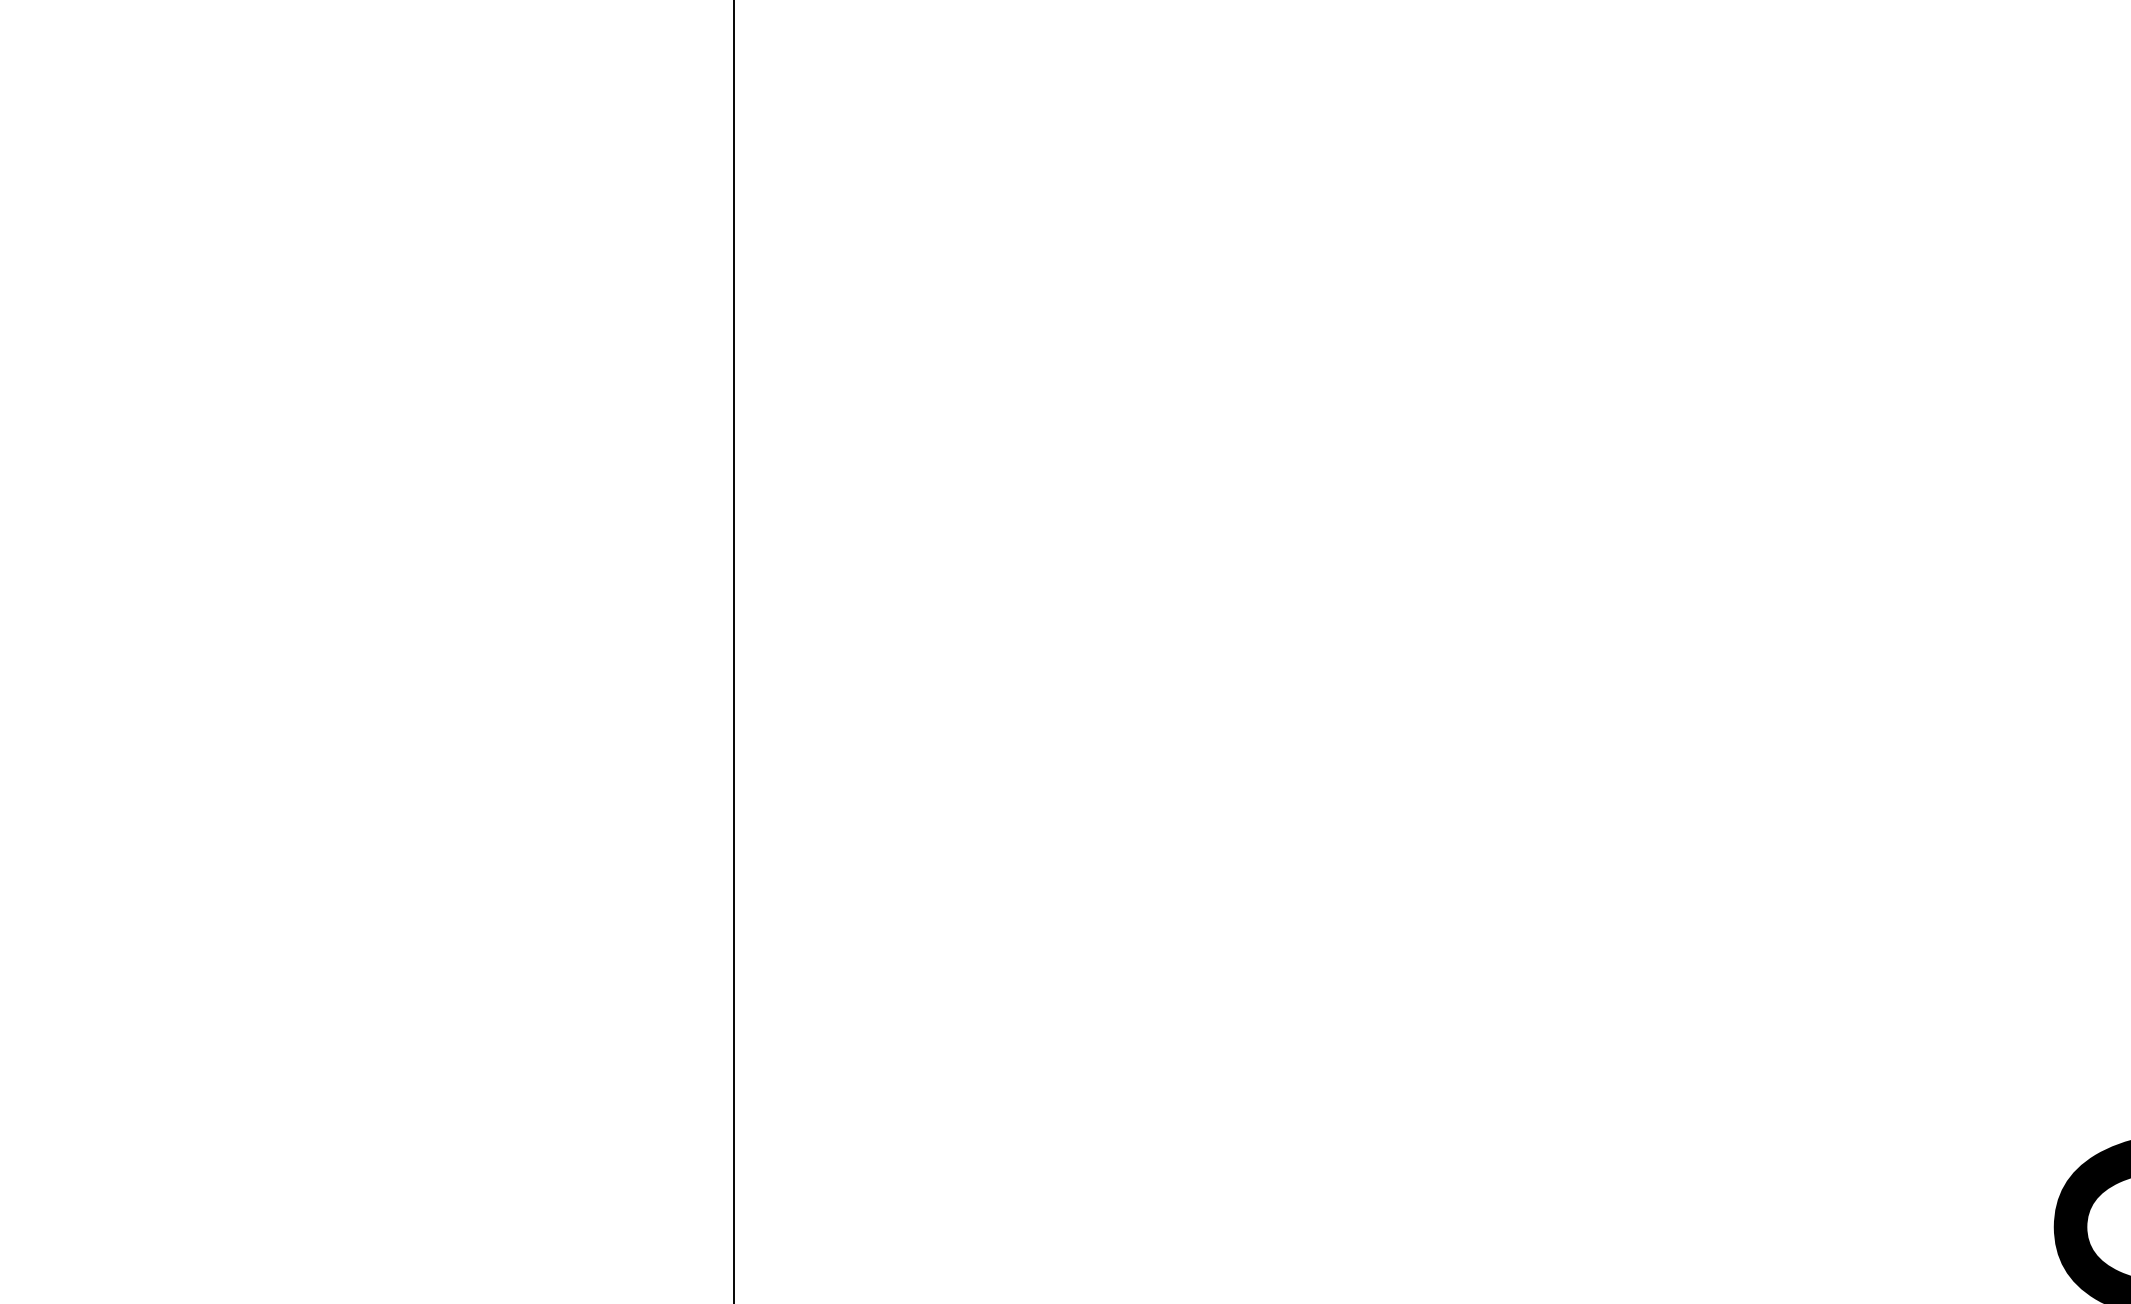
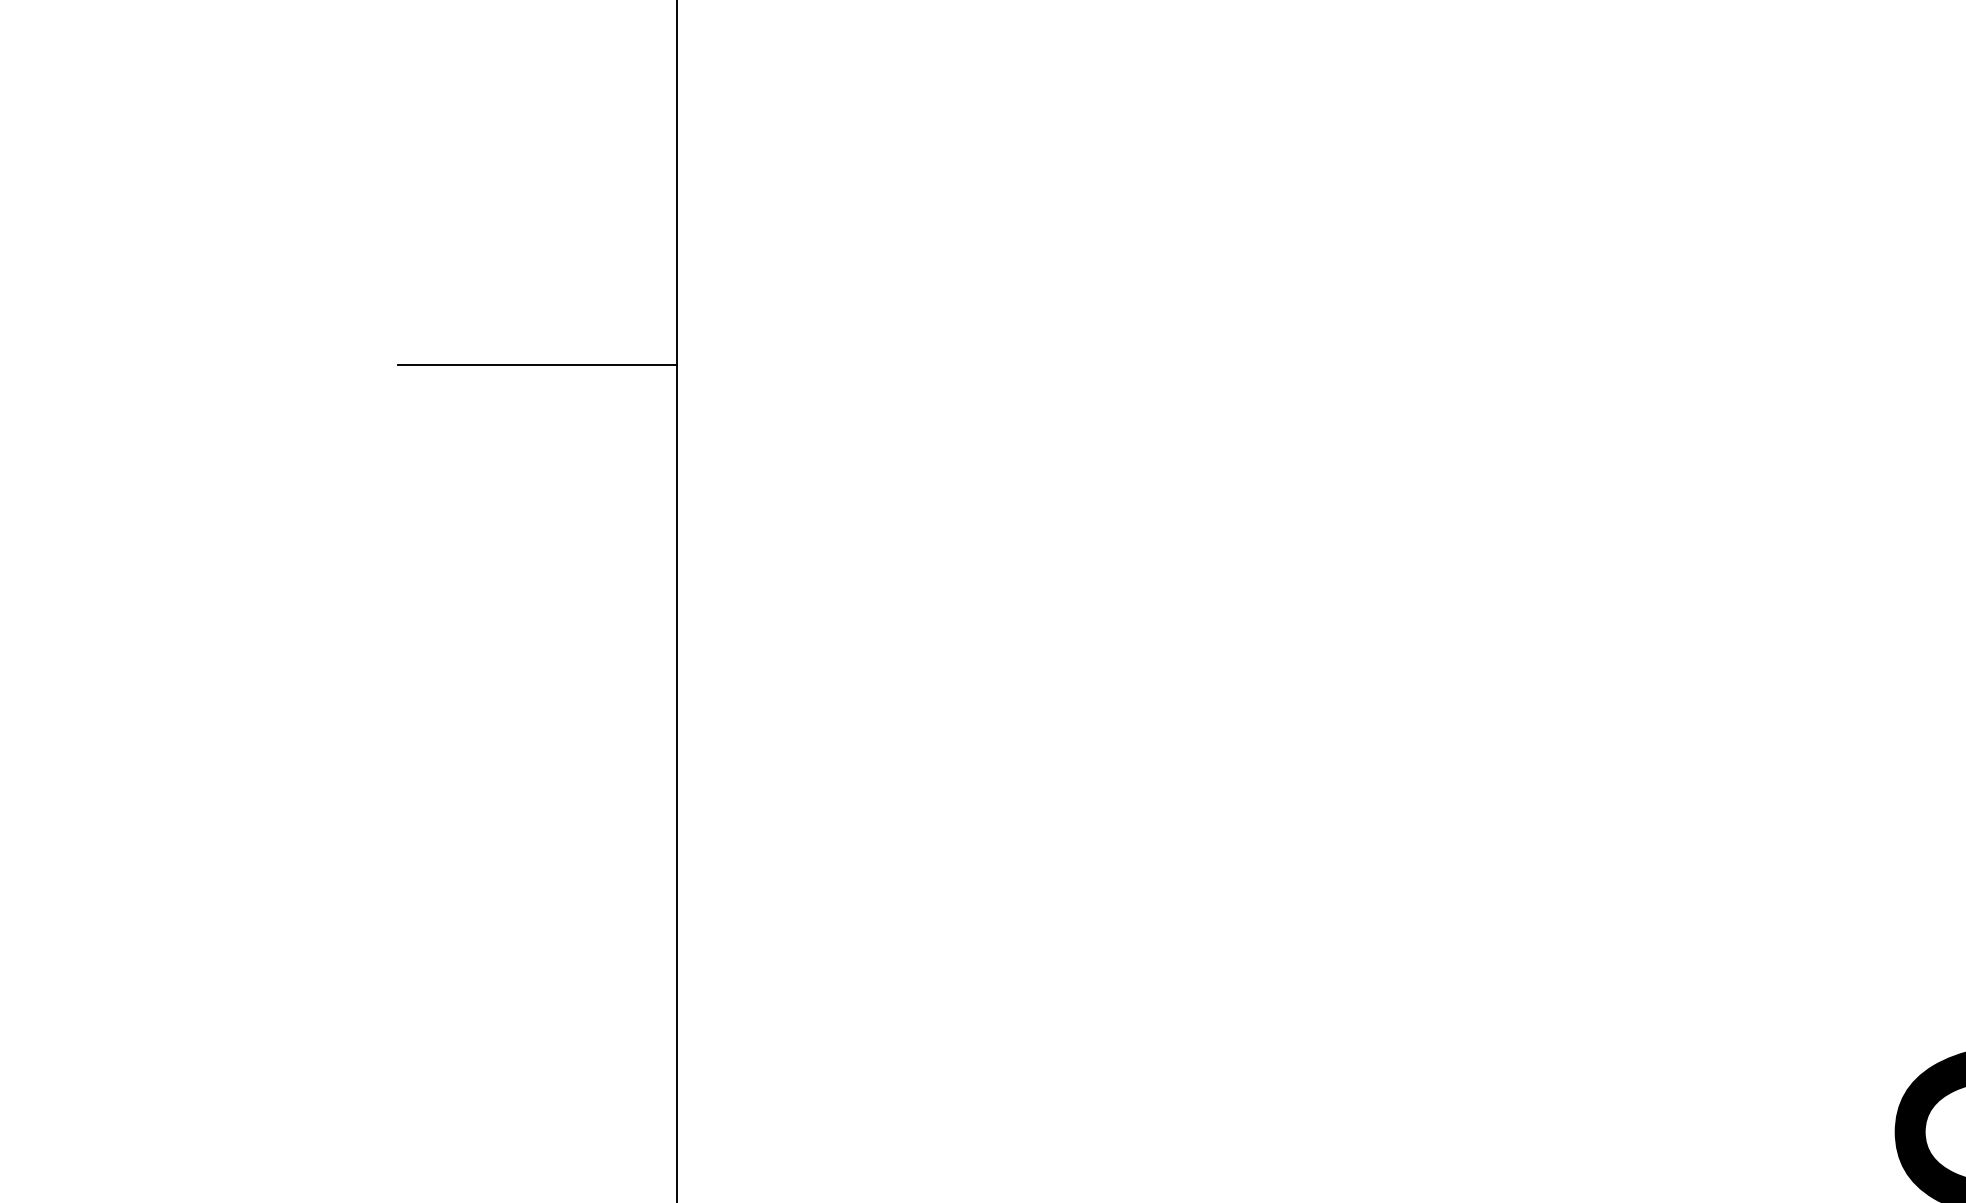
line: (582, 395) -> (537, 364), added

